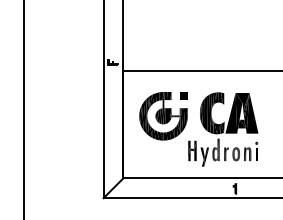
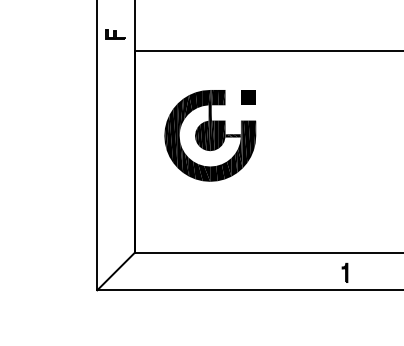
part: (223, 129) -> (323, 160), removed

